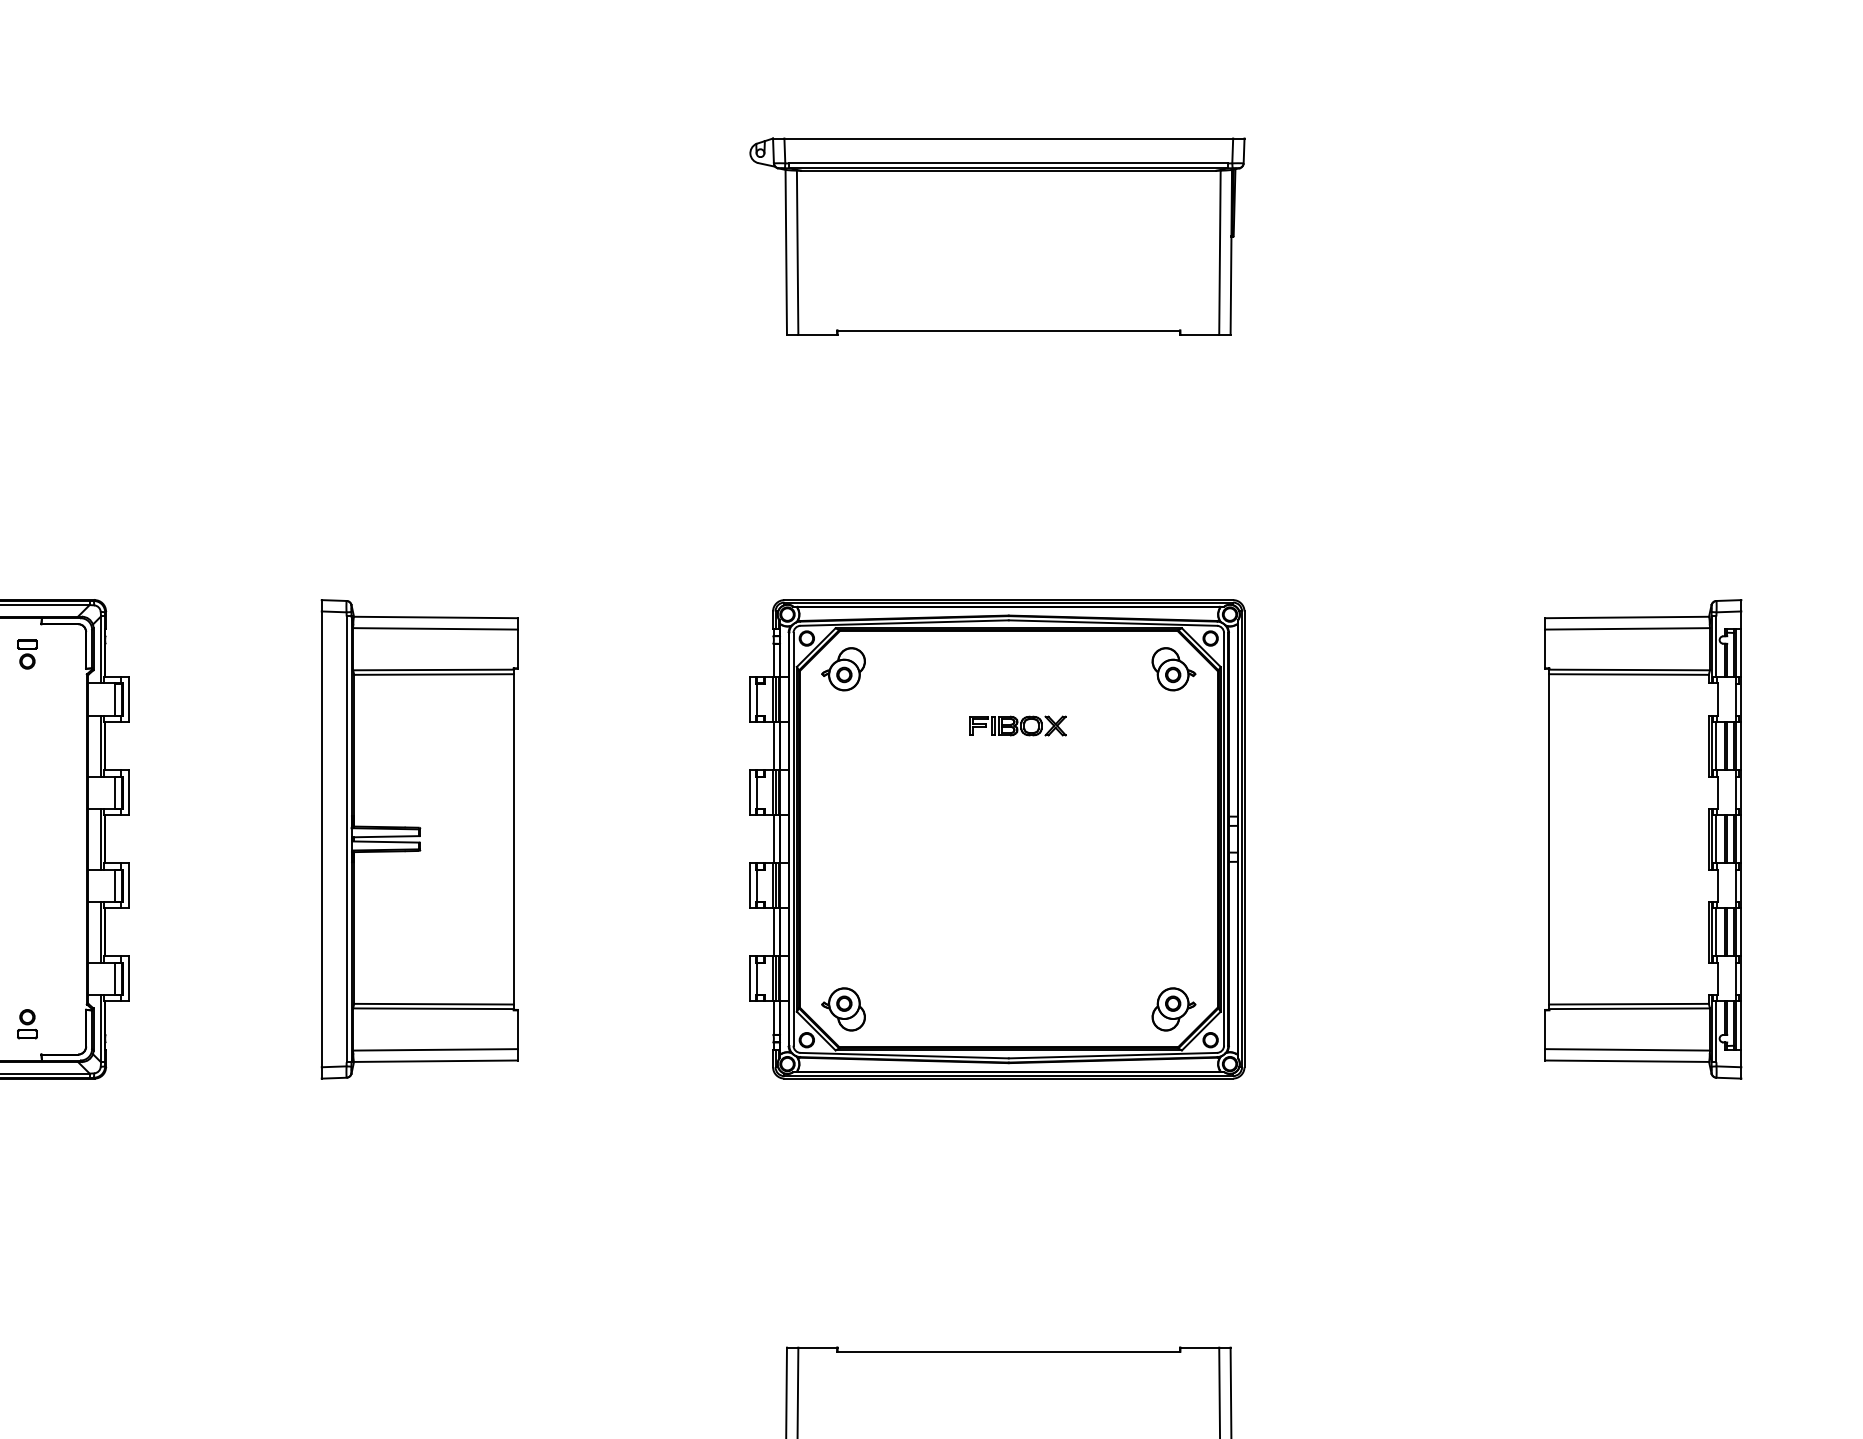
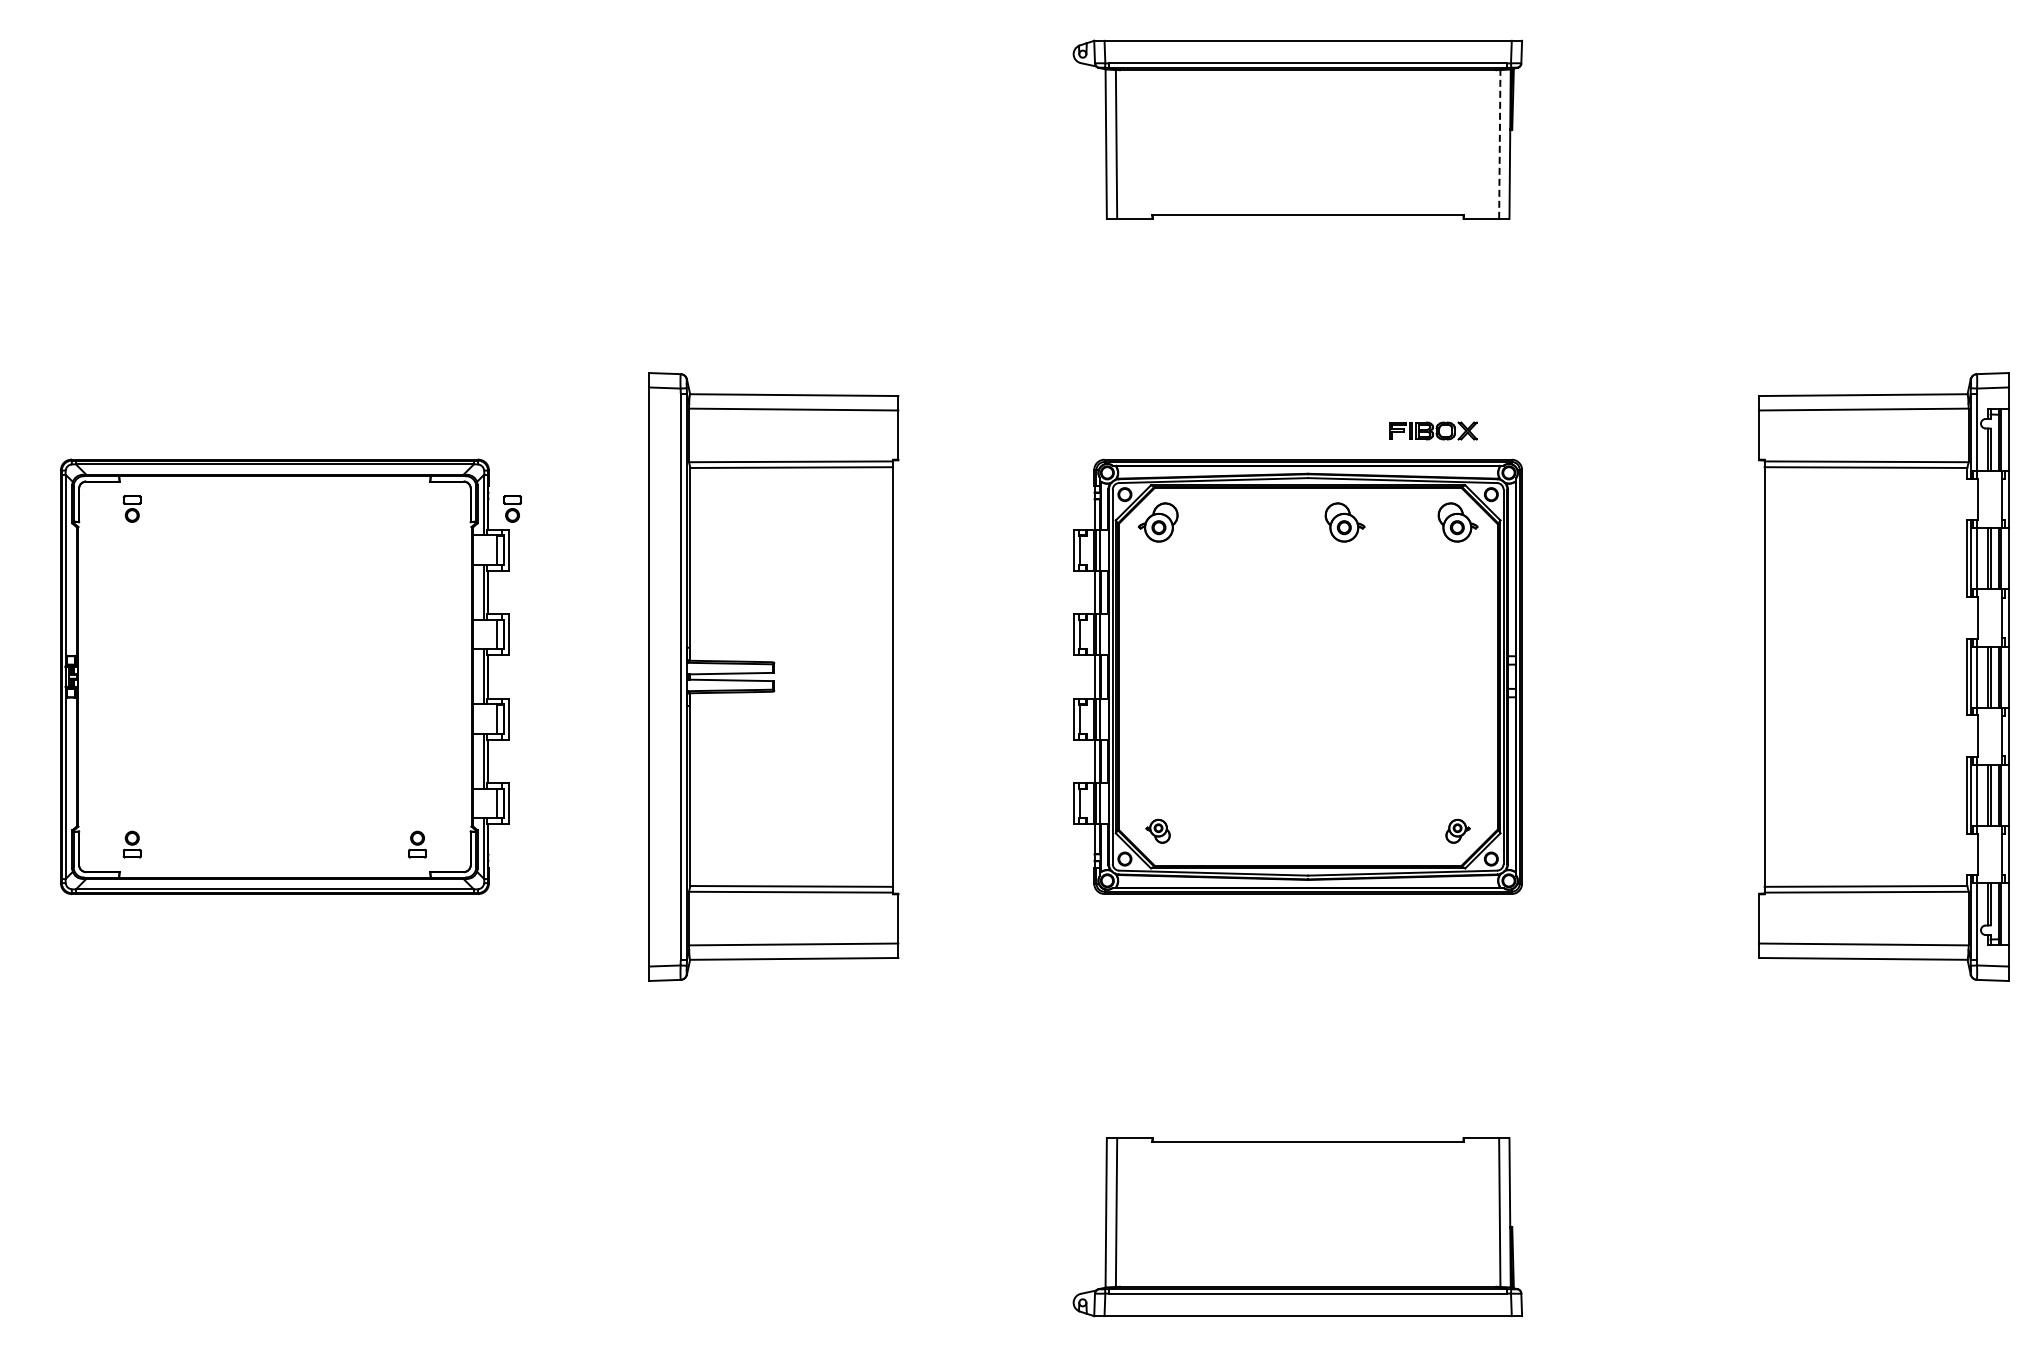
line: (1219, 251) -> (1499, 143), solid -> dashed
part: (27, 653) -> (512, 508), moved
part: (1048, 669) -> (1344, 522), added
part: (1017, 725) -> (1433, 430), moved
part: (419, 838) -> (773, 676), size x1.4
part: (1642, 838) -> (1883, 676), size x1.4
part: (842, 1009) -> (1157, 831), size x0.6
part: (1173, 1009) -> (1457, 831), size x0.6

